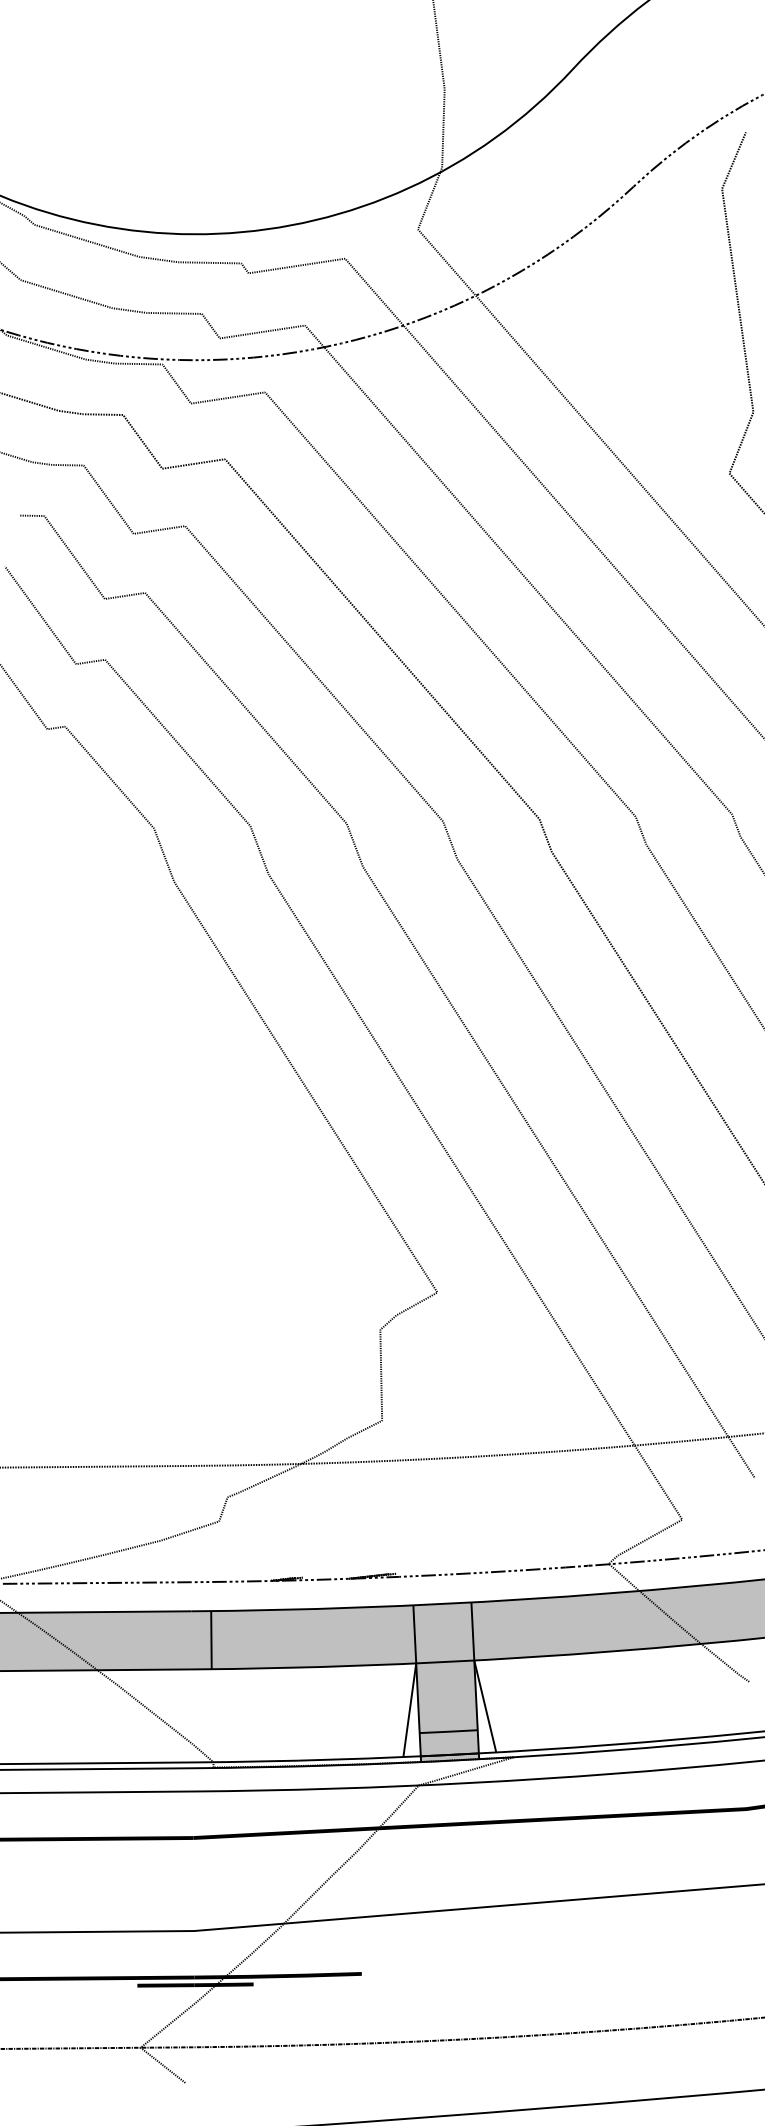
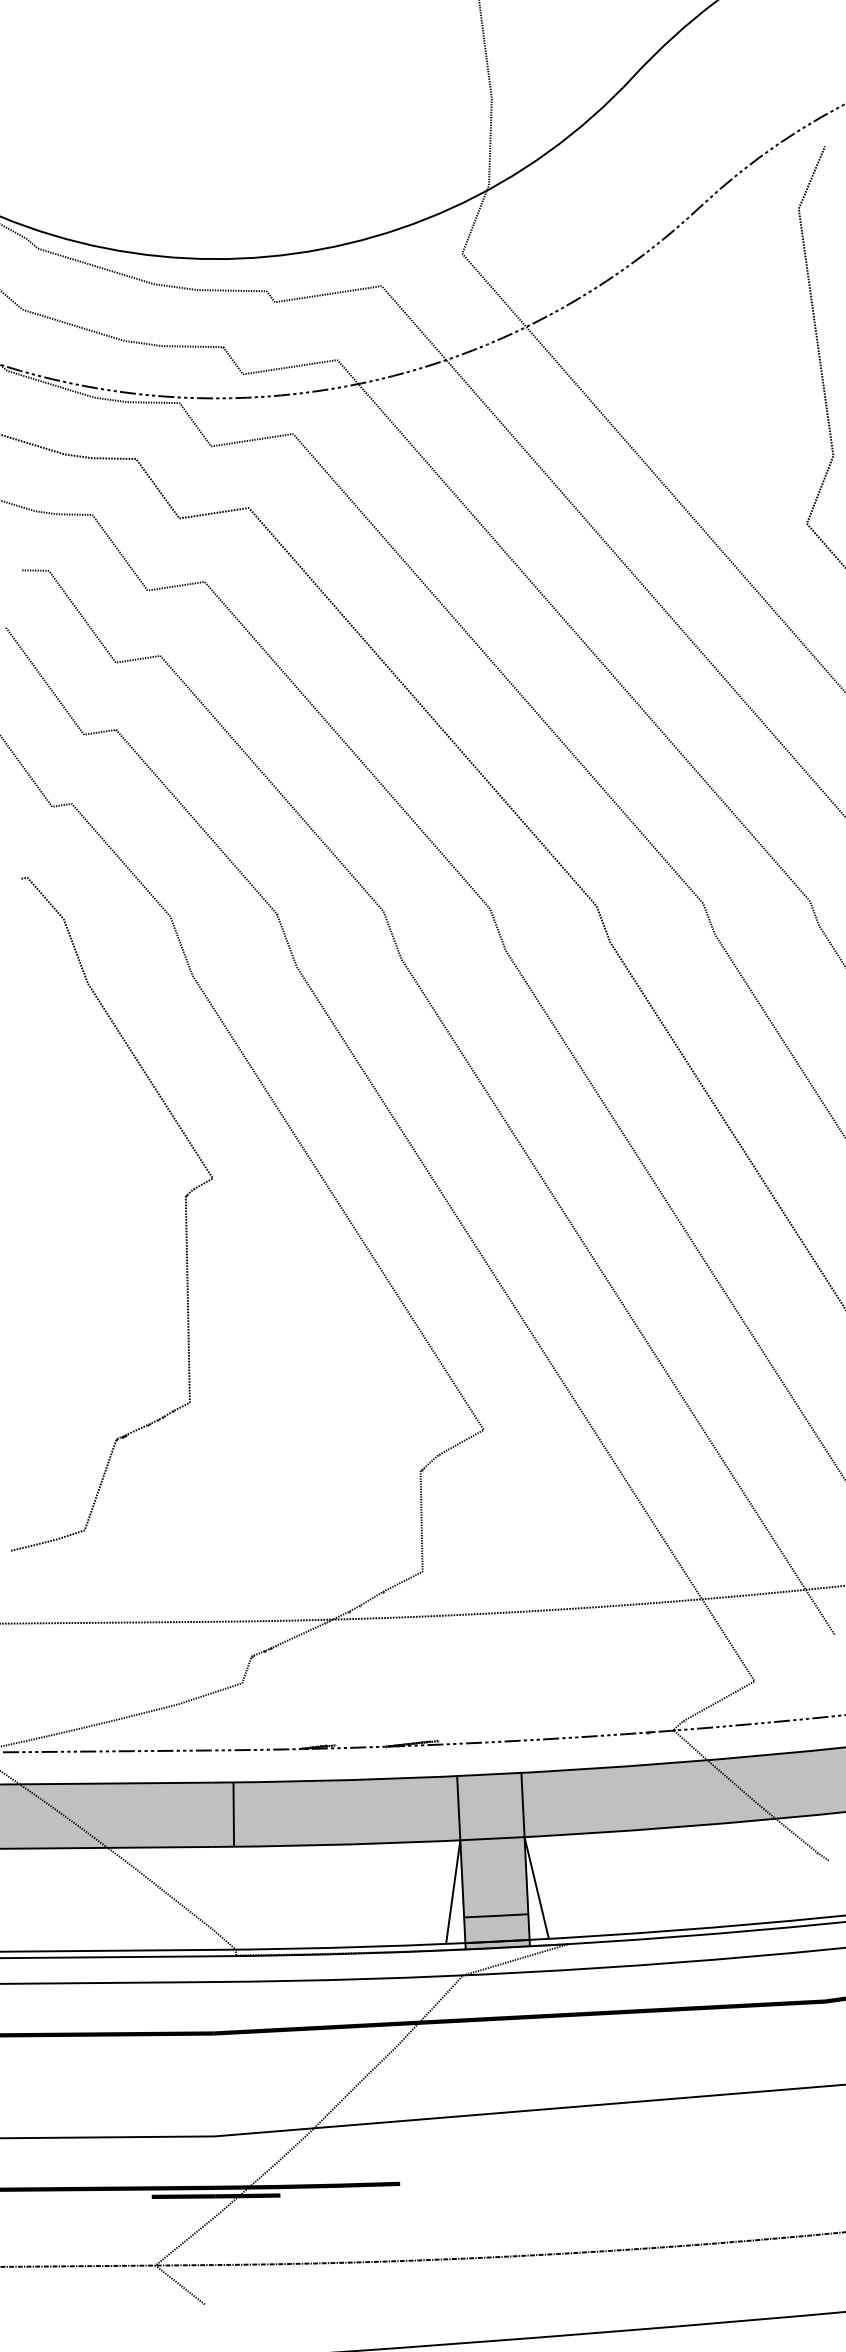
curve: (167, 1097) -> (185, 1214), added

